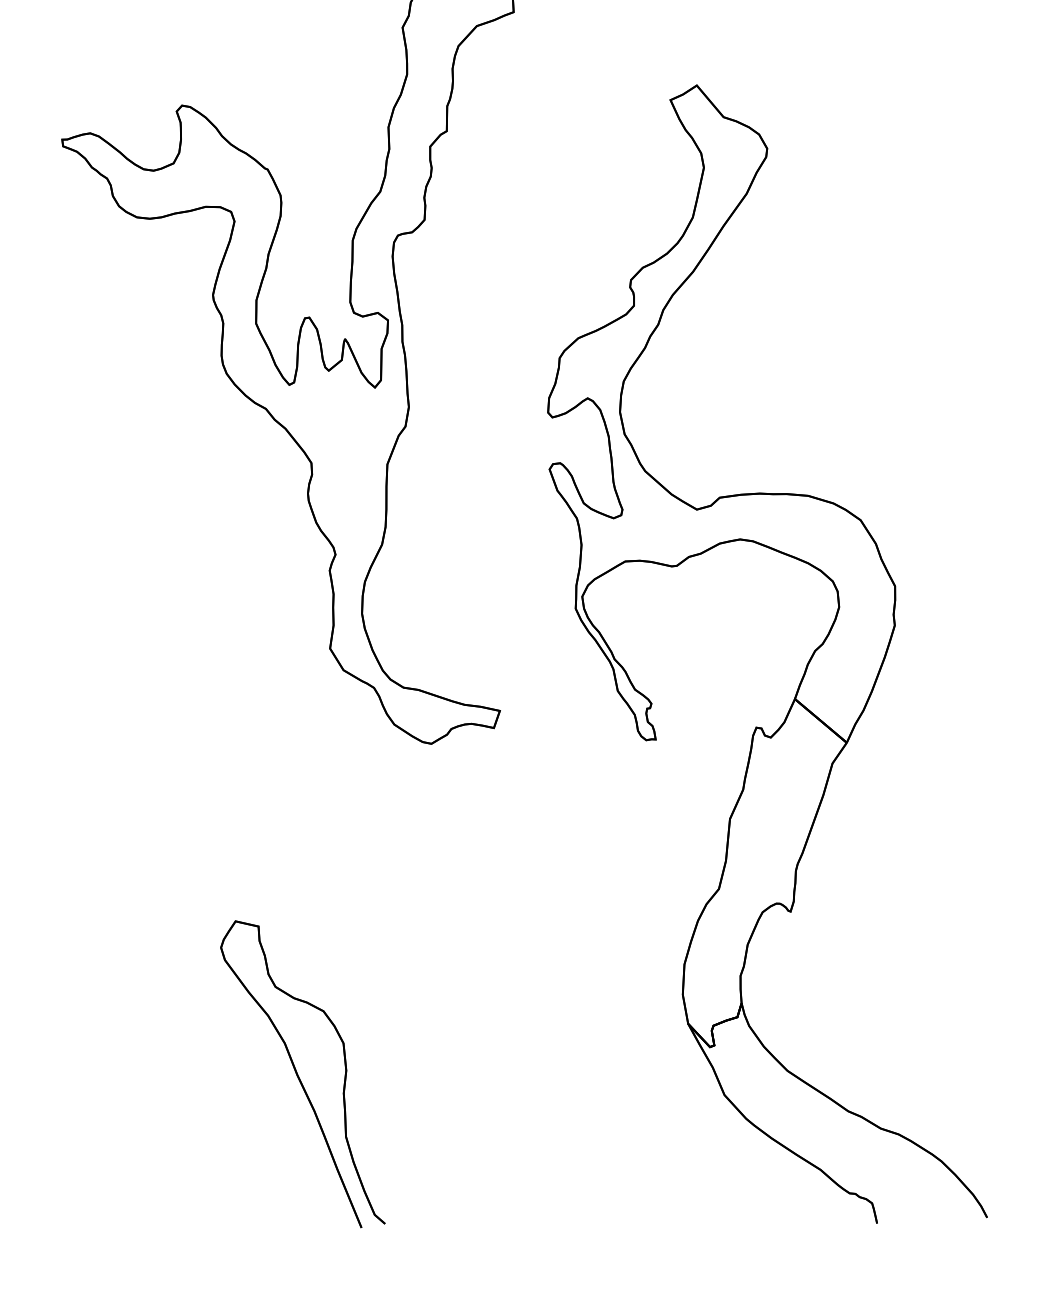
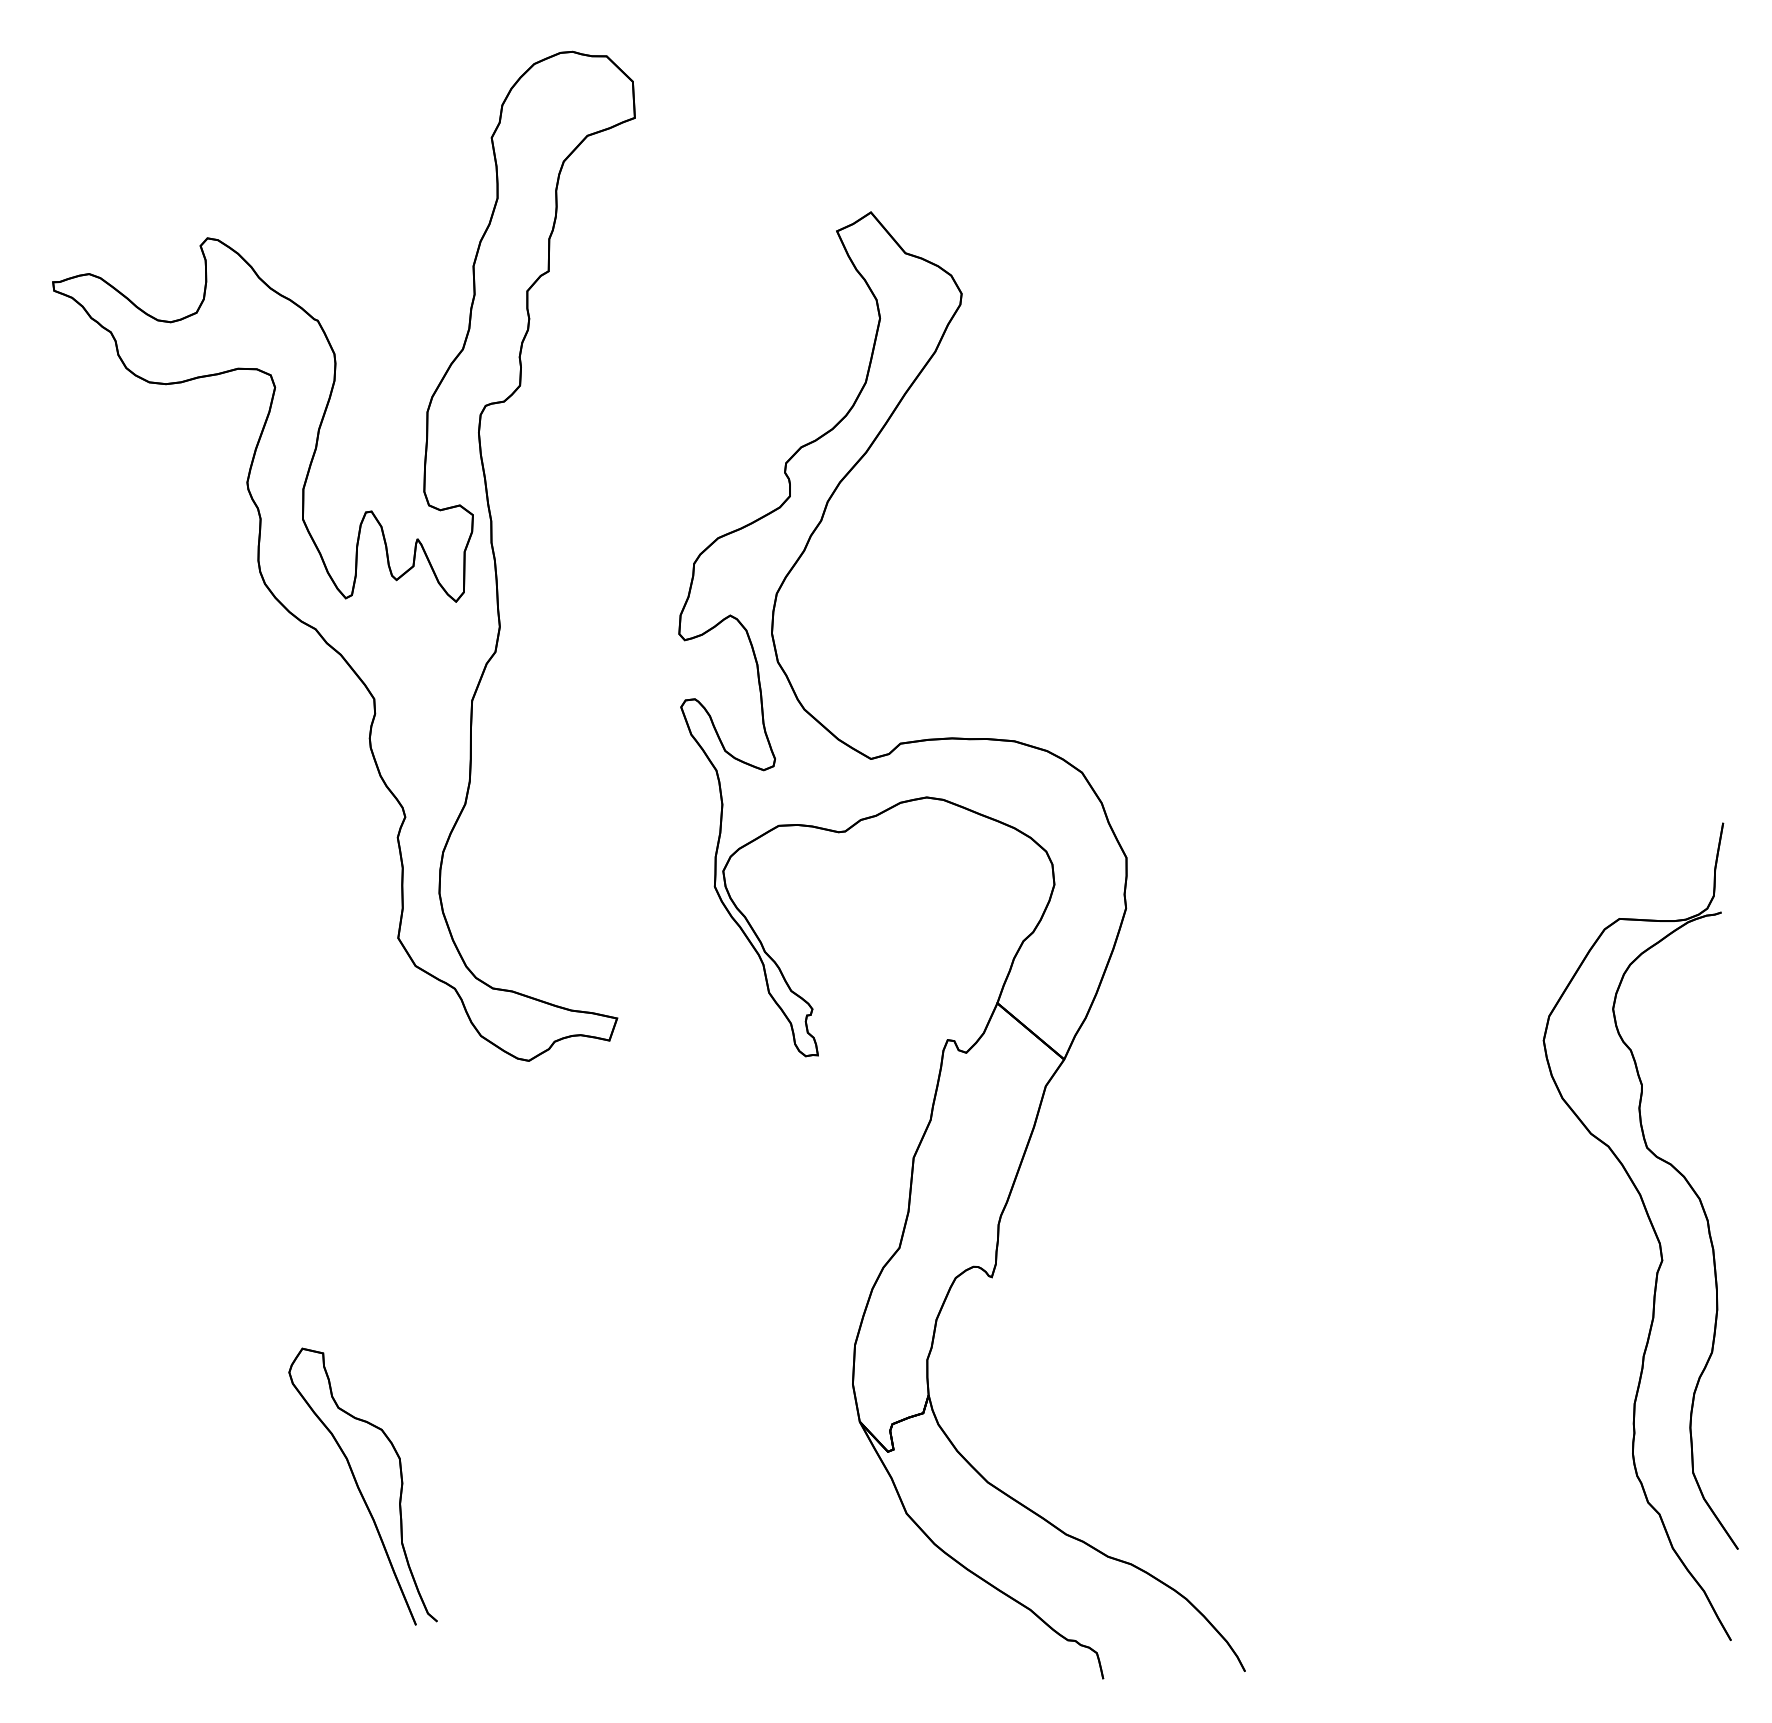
part: (302, 1074) -> (362, 1486), size x0.7

